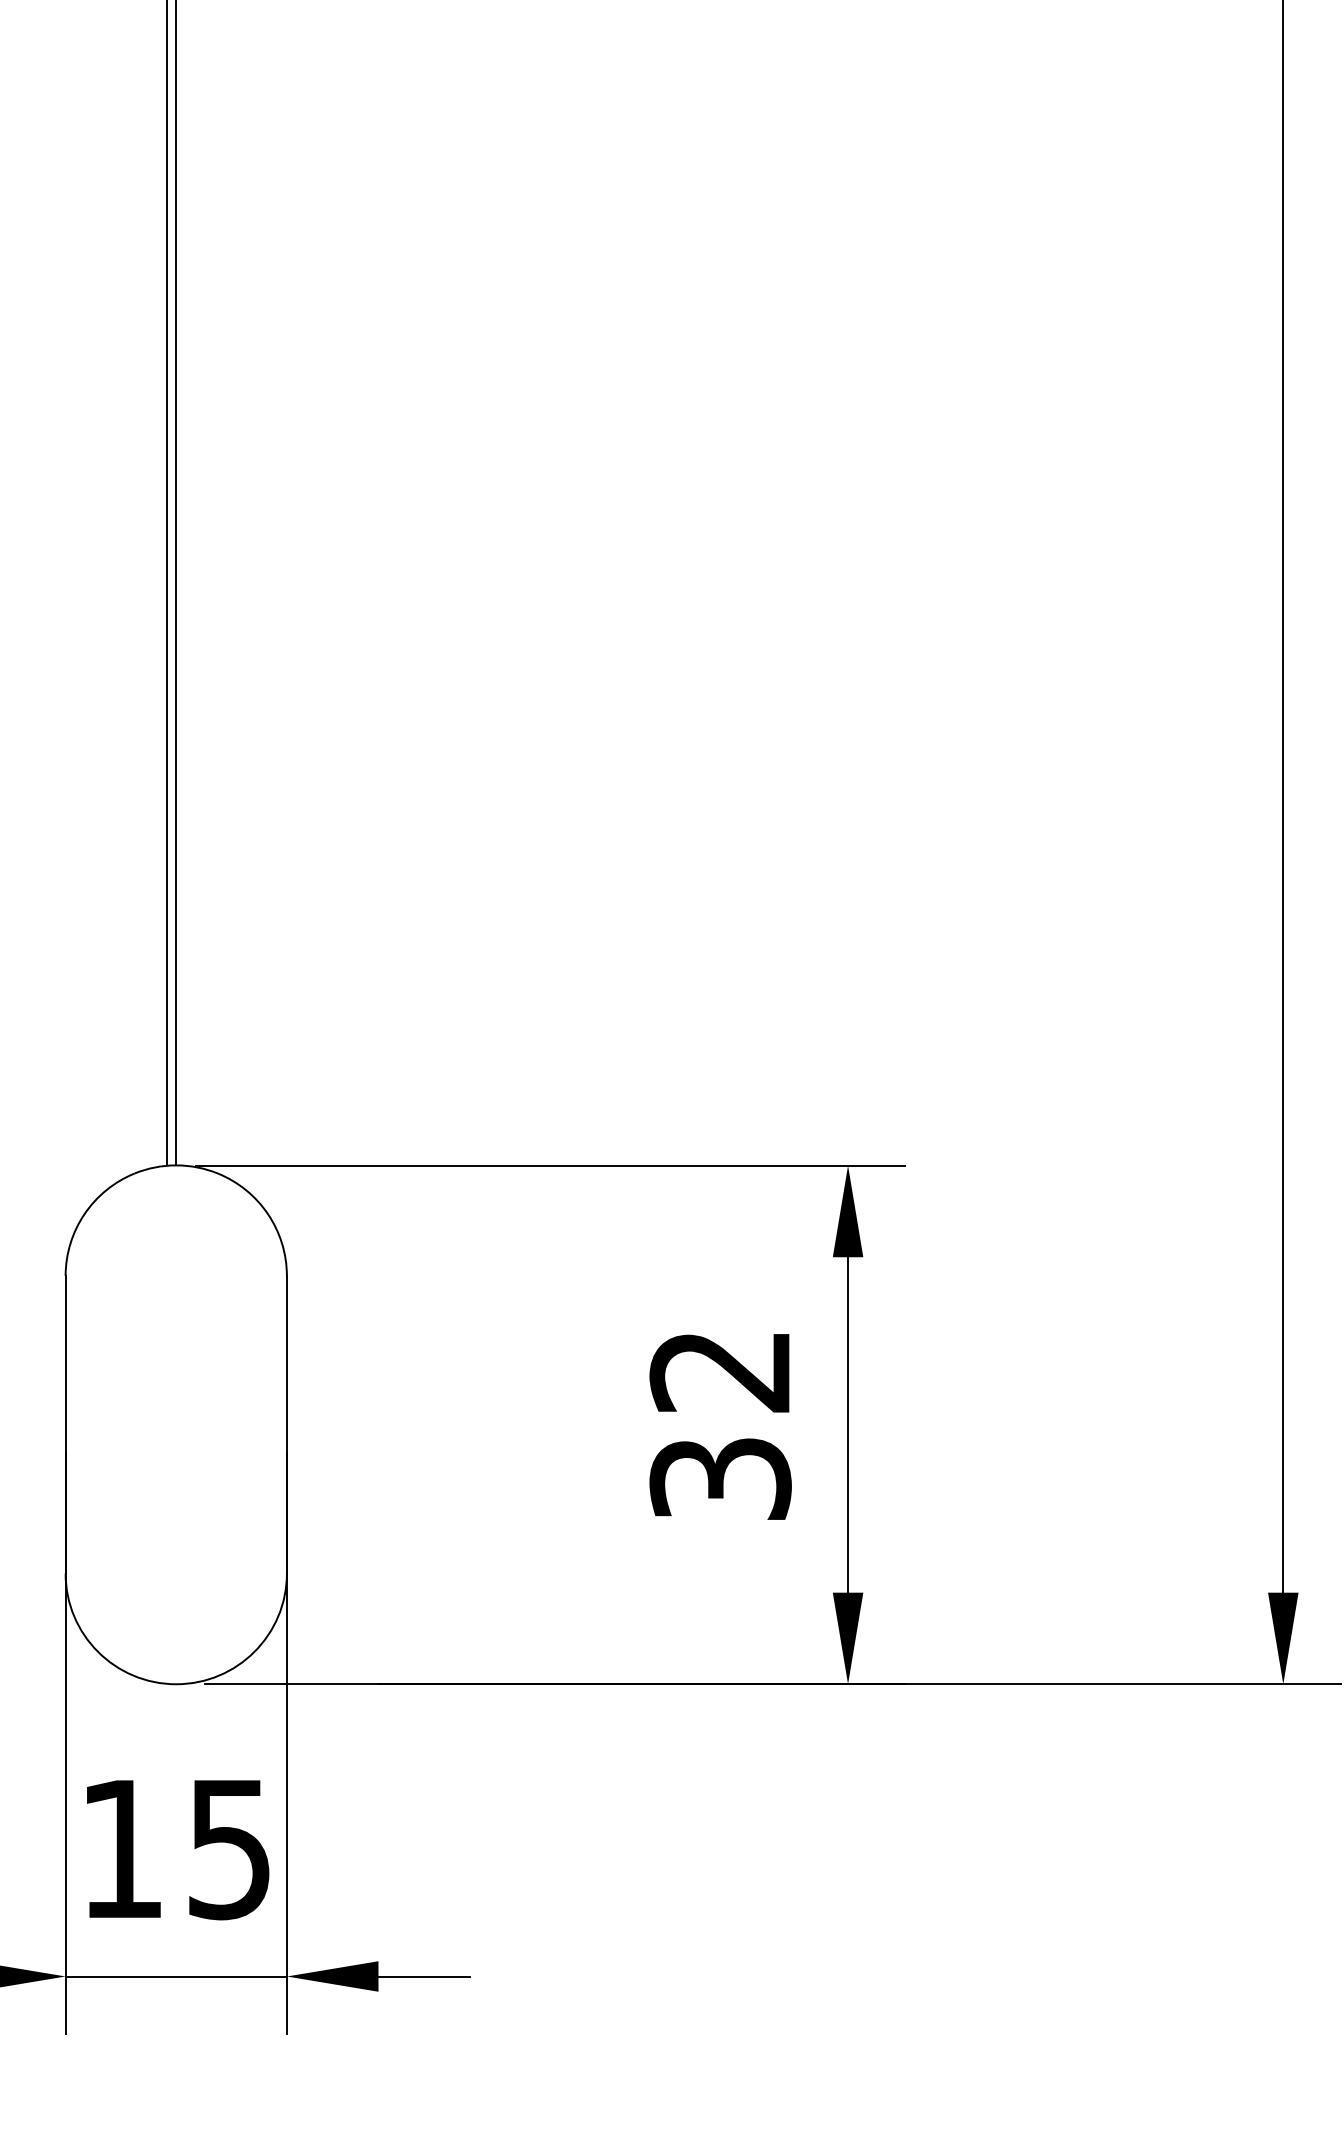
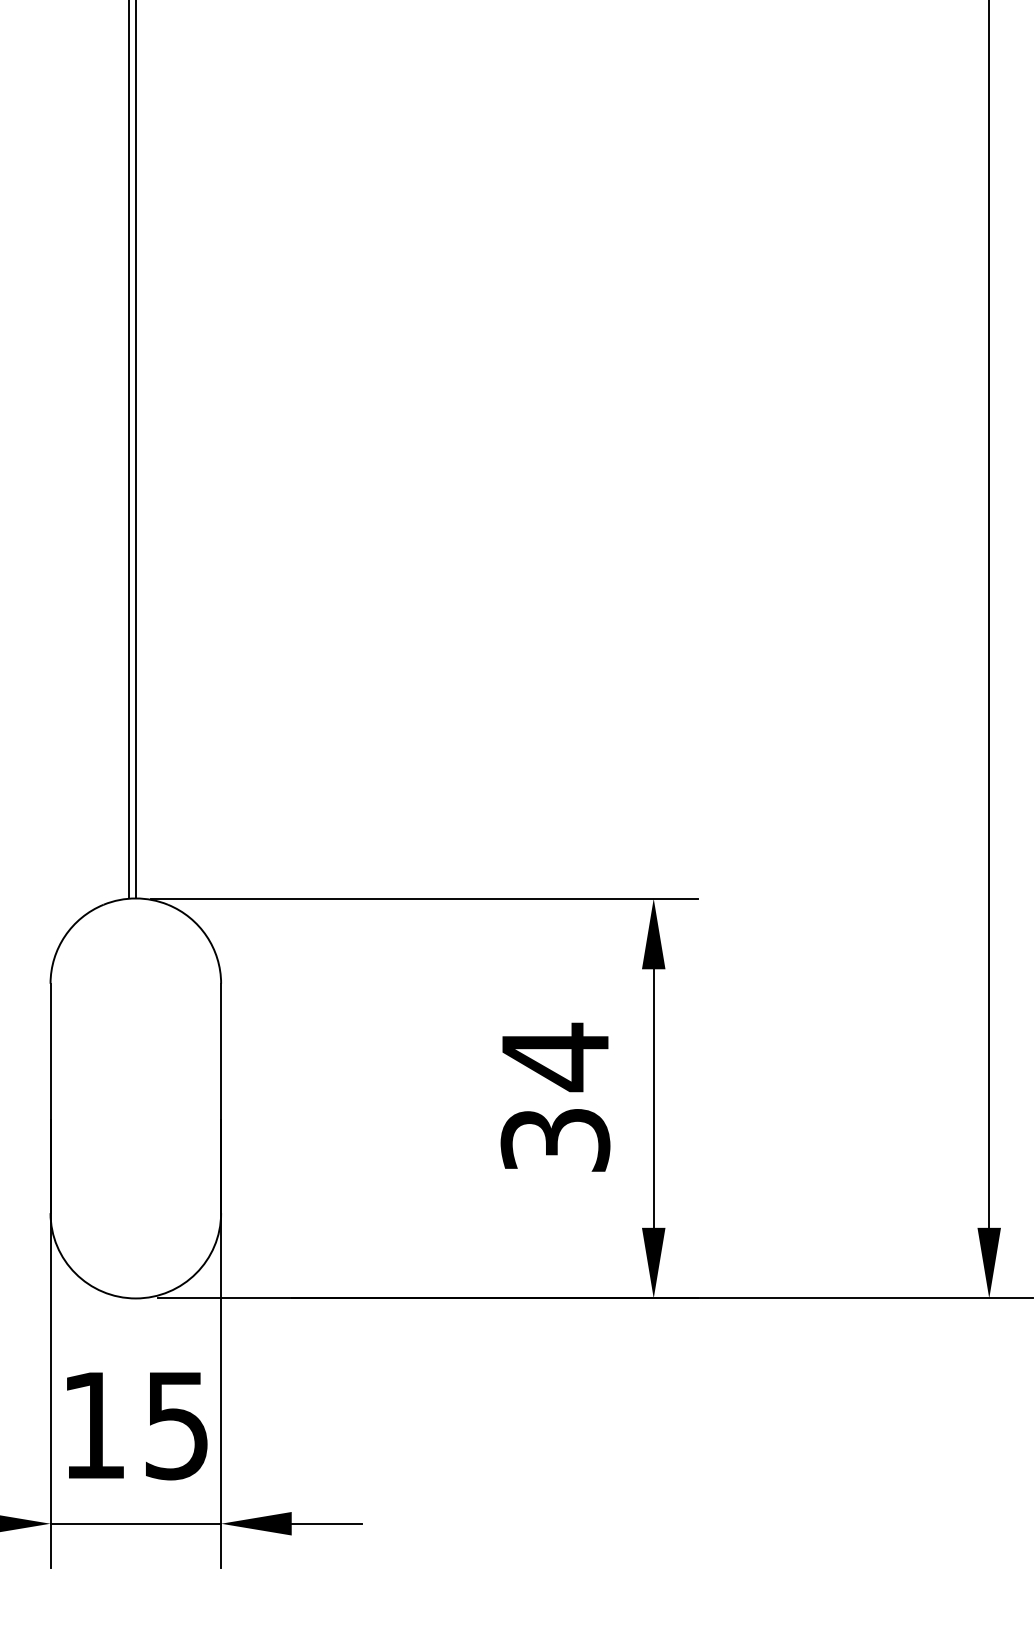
text: (719, 1371) -> (554, 1057), 32 -> 34

